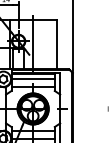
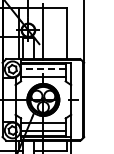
line: (32, 79) -> (42, 69), solid -> dashed

